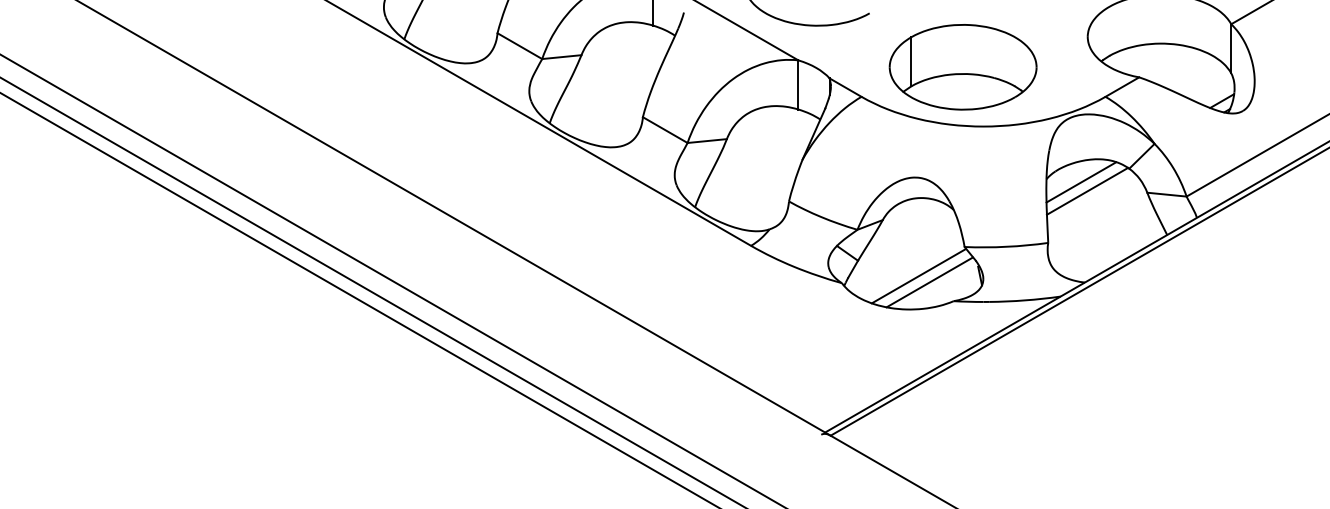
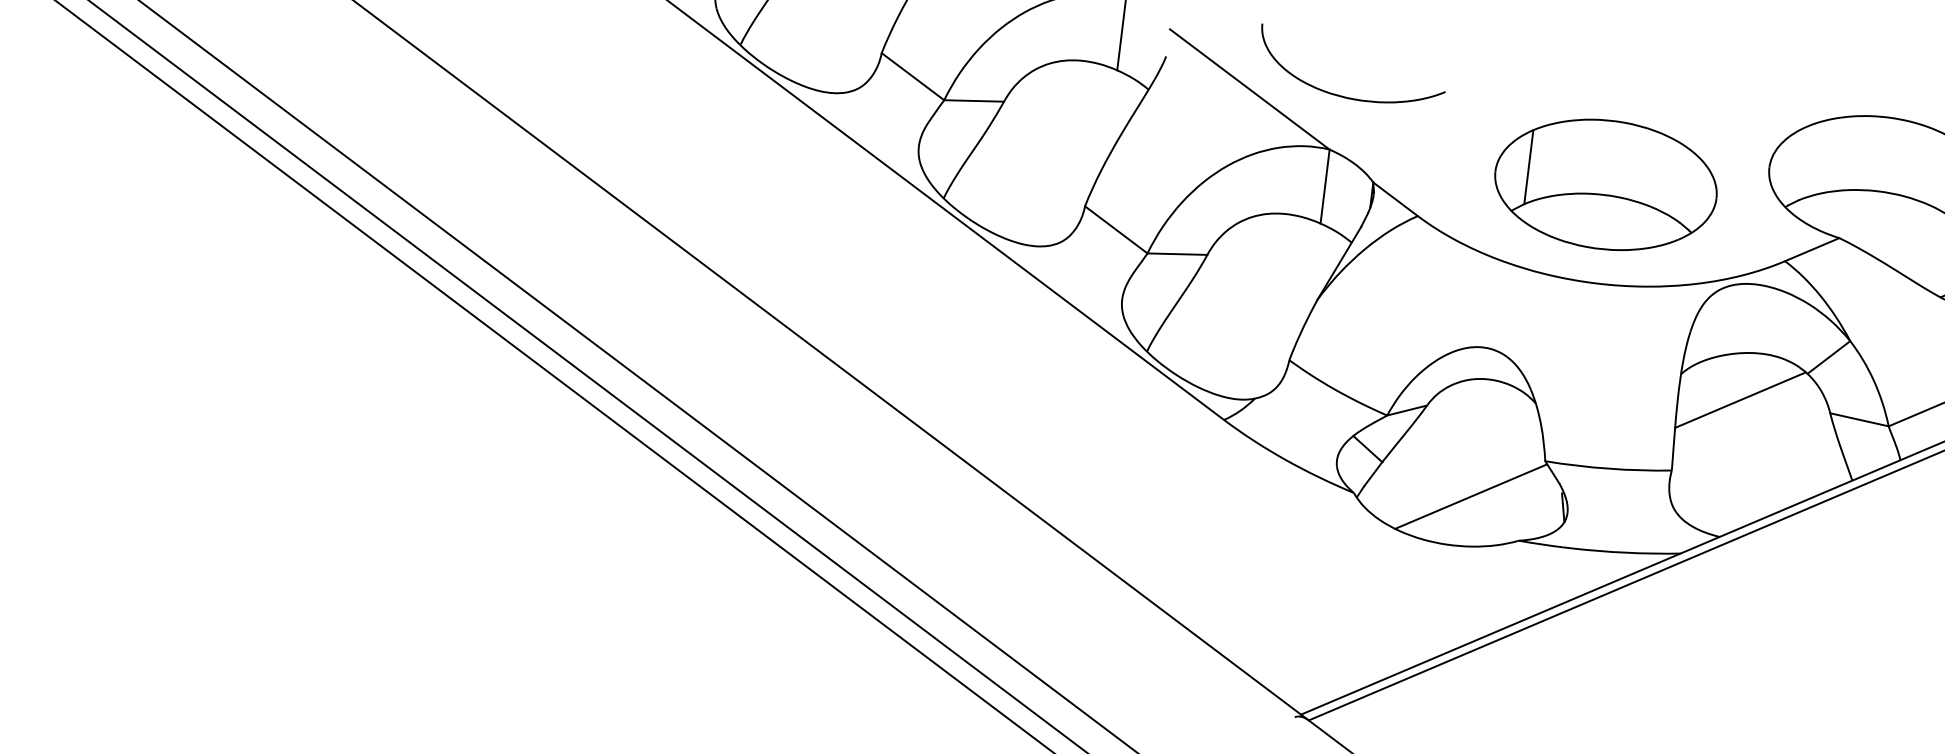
part: (962, 67) -> (1604, 185), moved
line: (1081, 182) -> (1733, 385), removed
line: (929, 282) -> (1485, 508), removed

